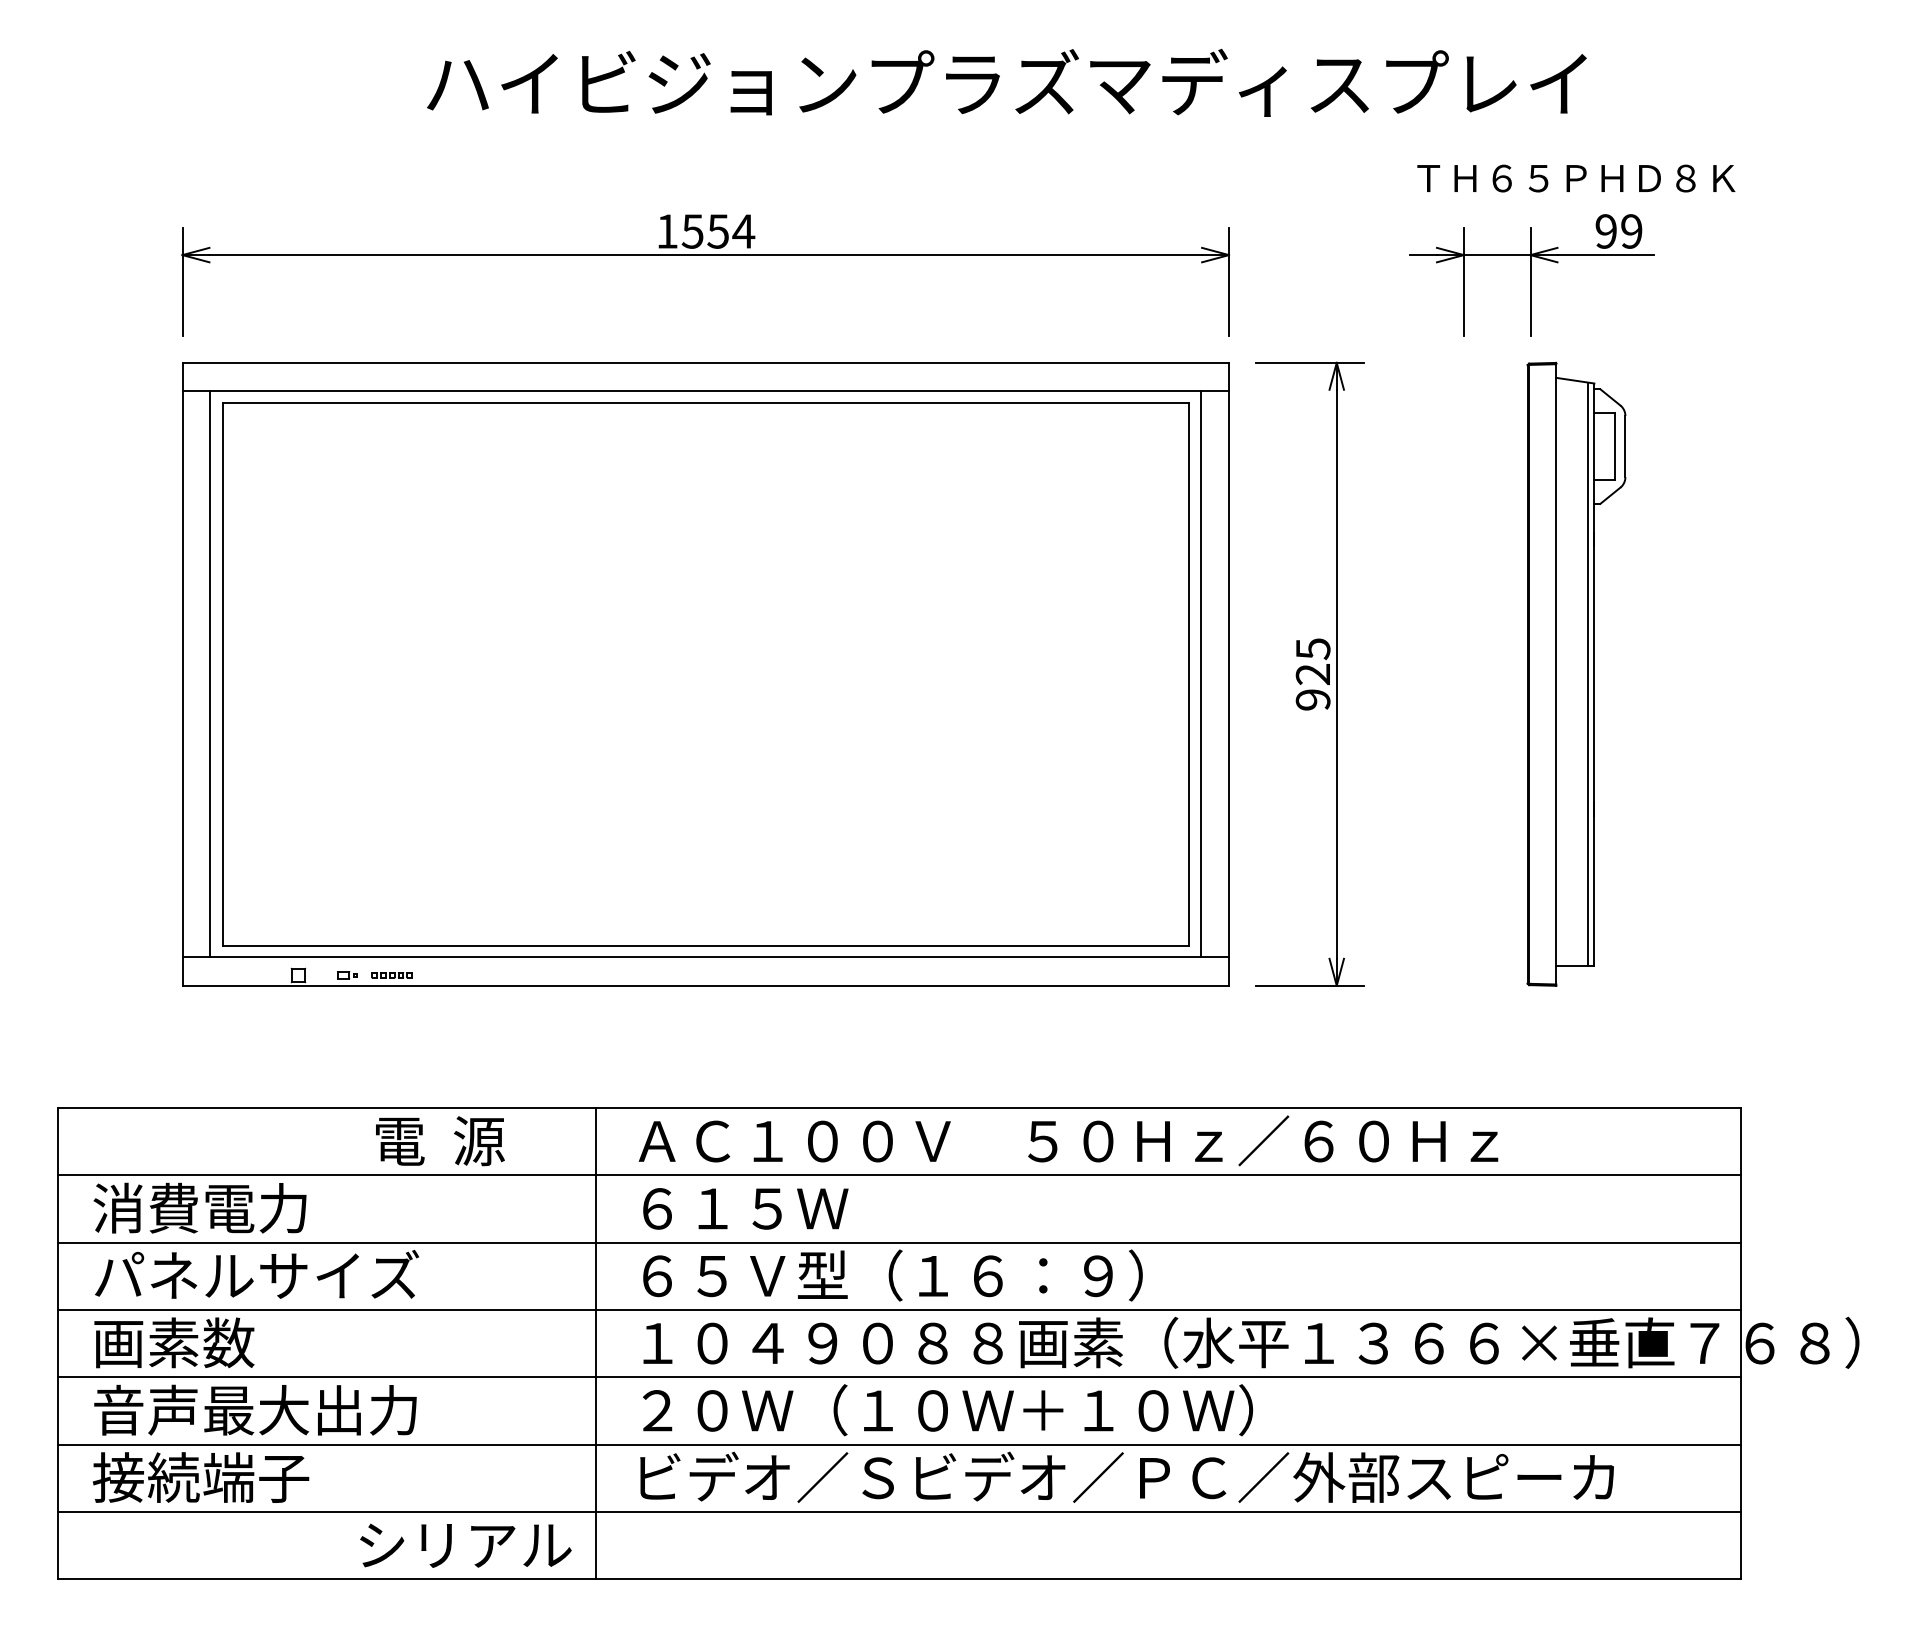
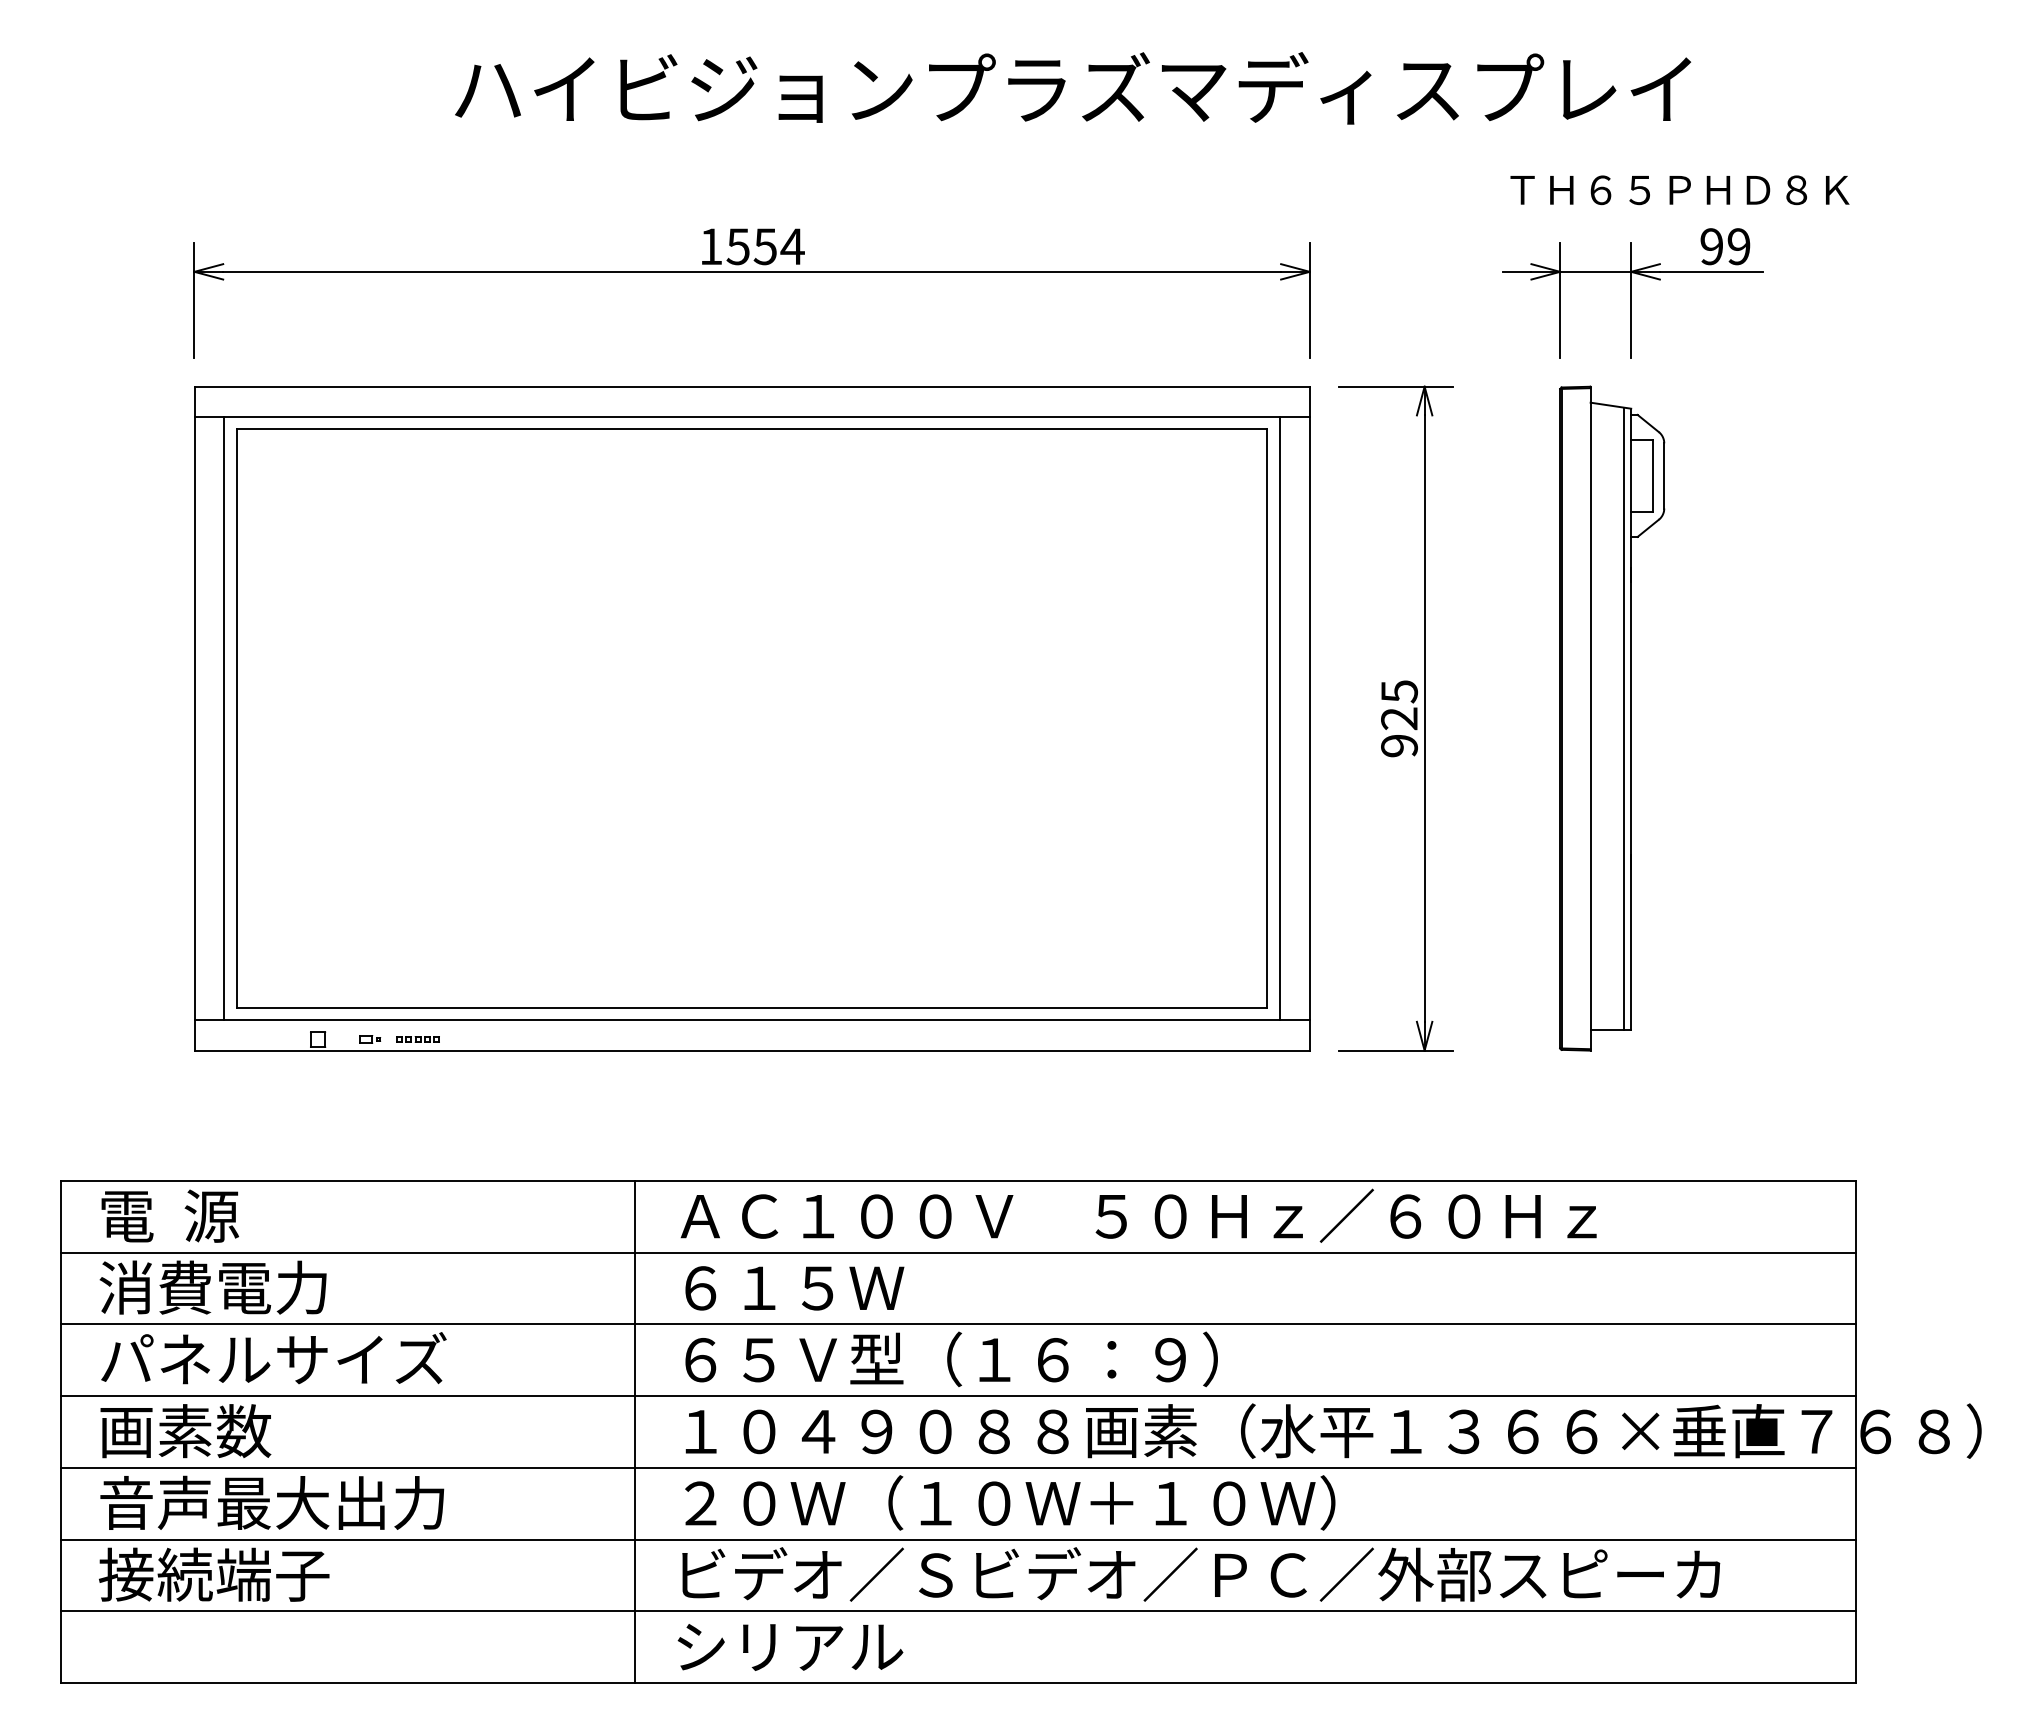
part: (1576, 674) -> (1612, 718), moved
text: (439, 1140) -> (169, 1215), moved
text: (465, 1545) -> (790, 1647), moved

